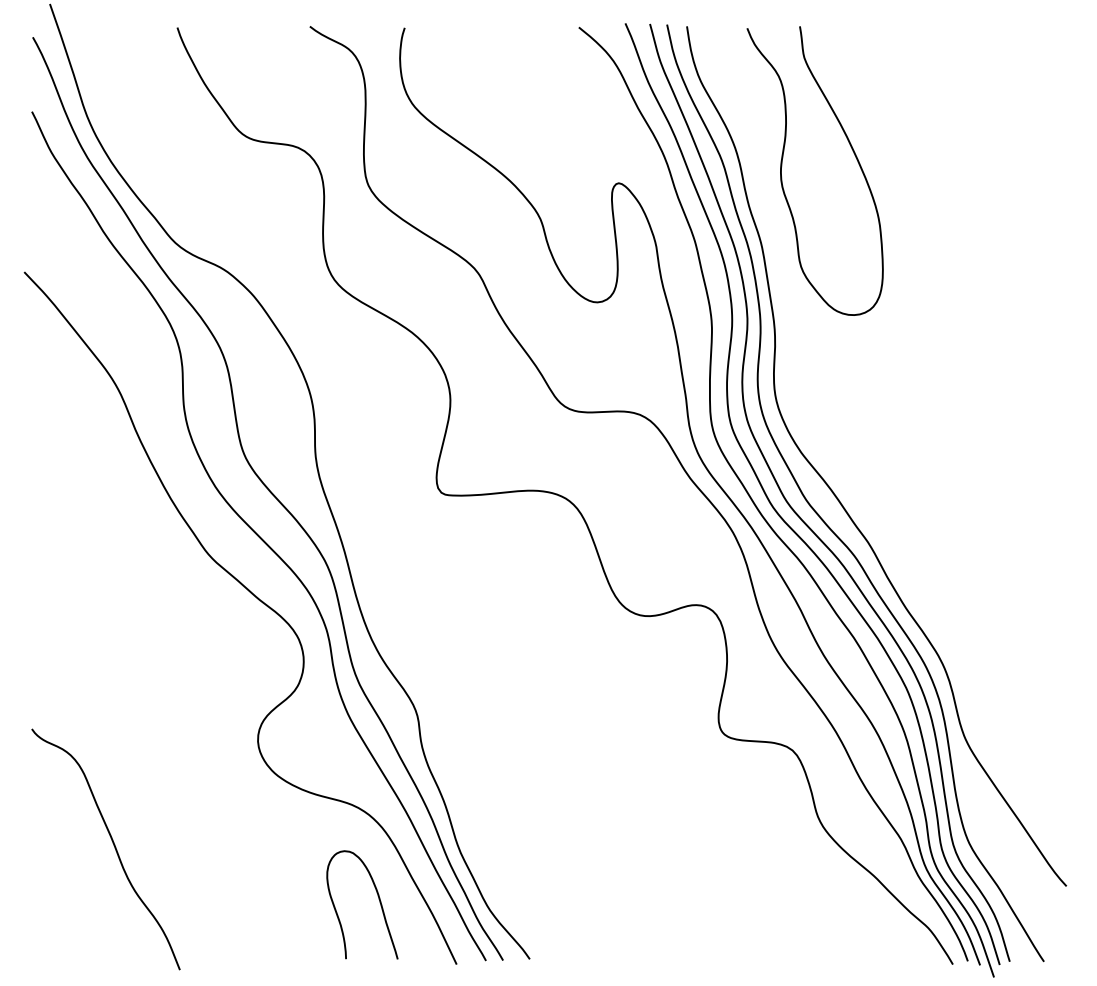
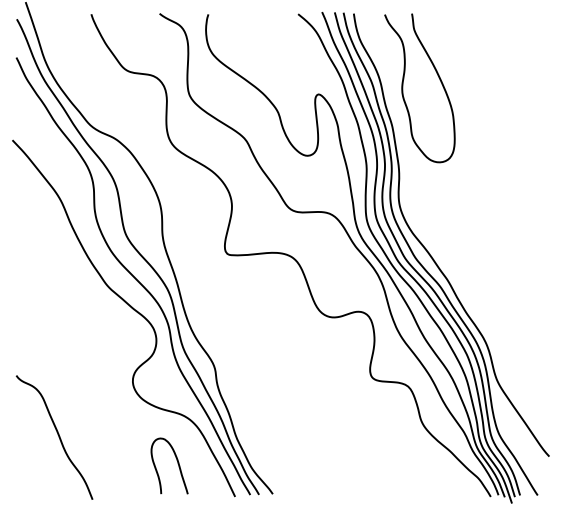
curve: (377, 899) -> (177, 463), moved

